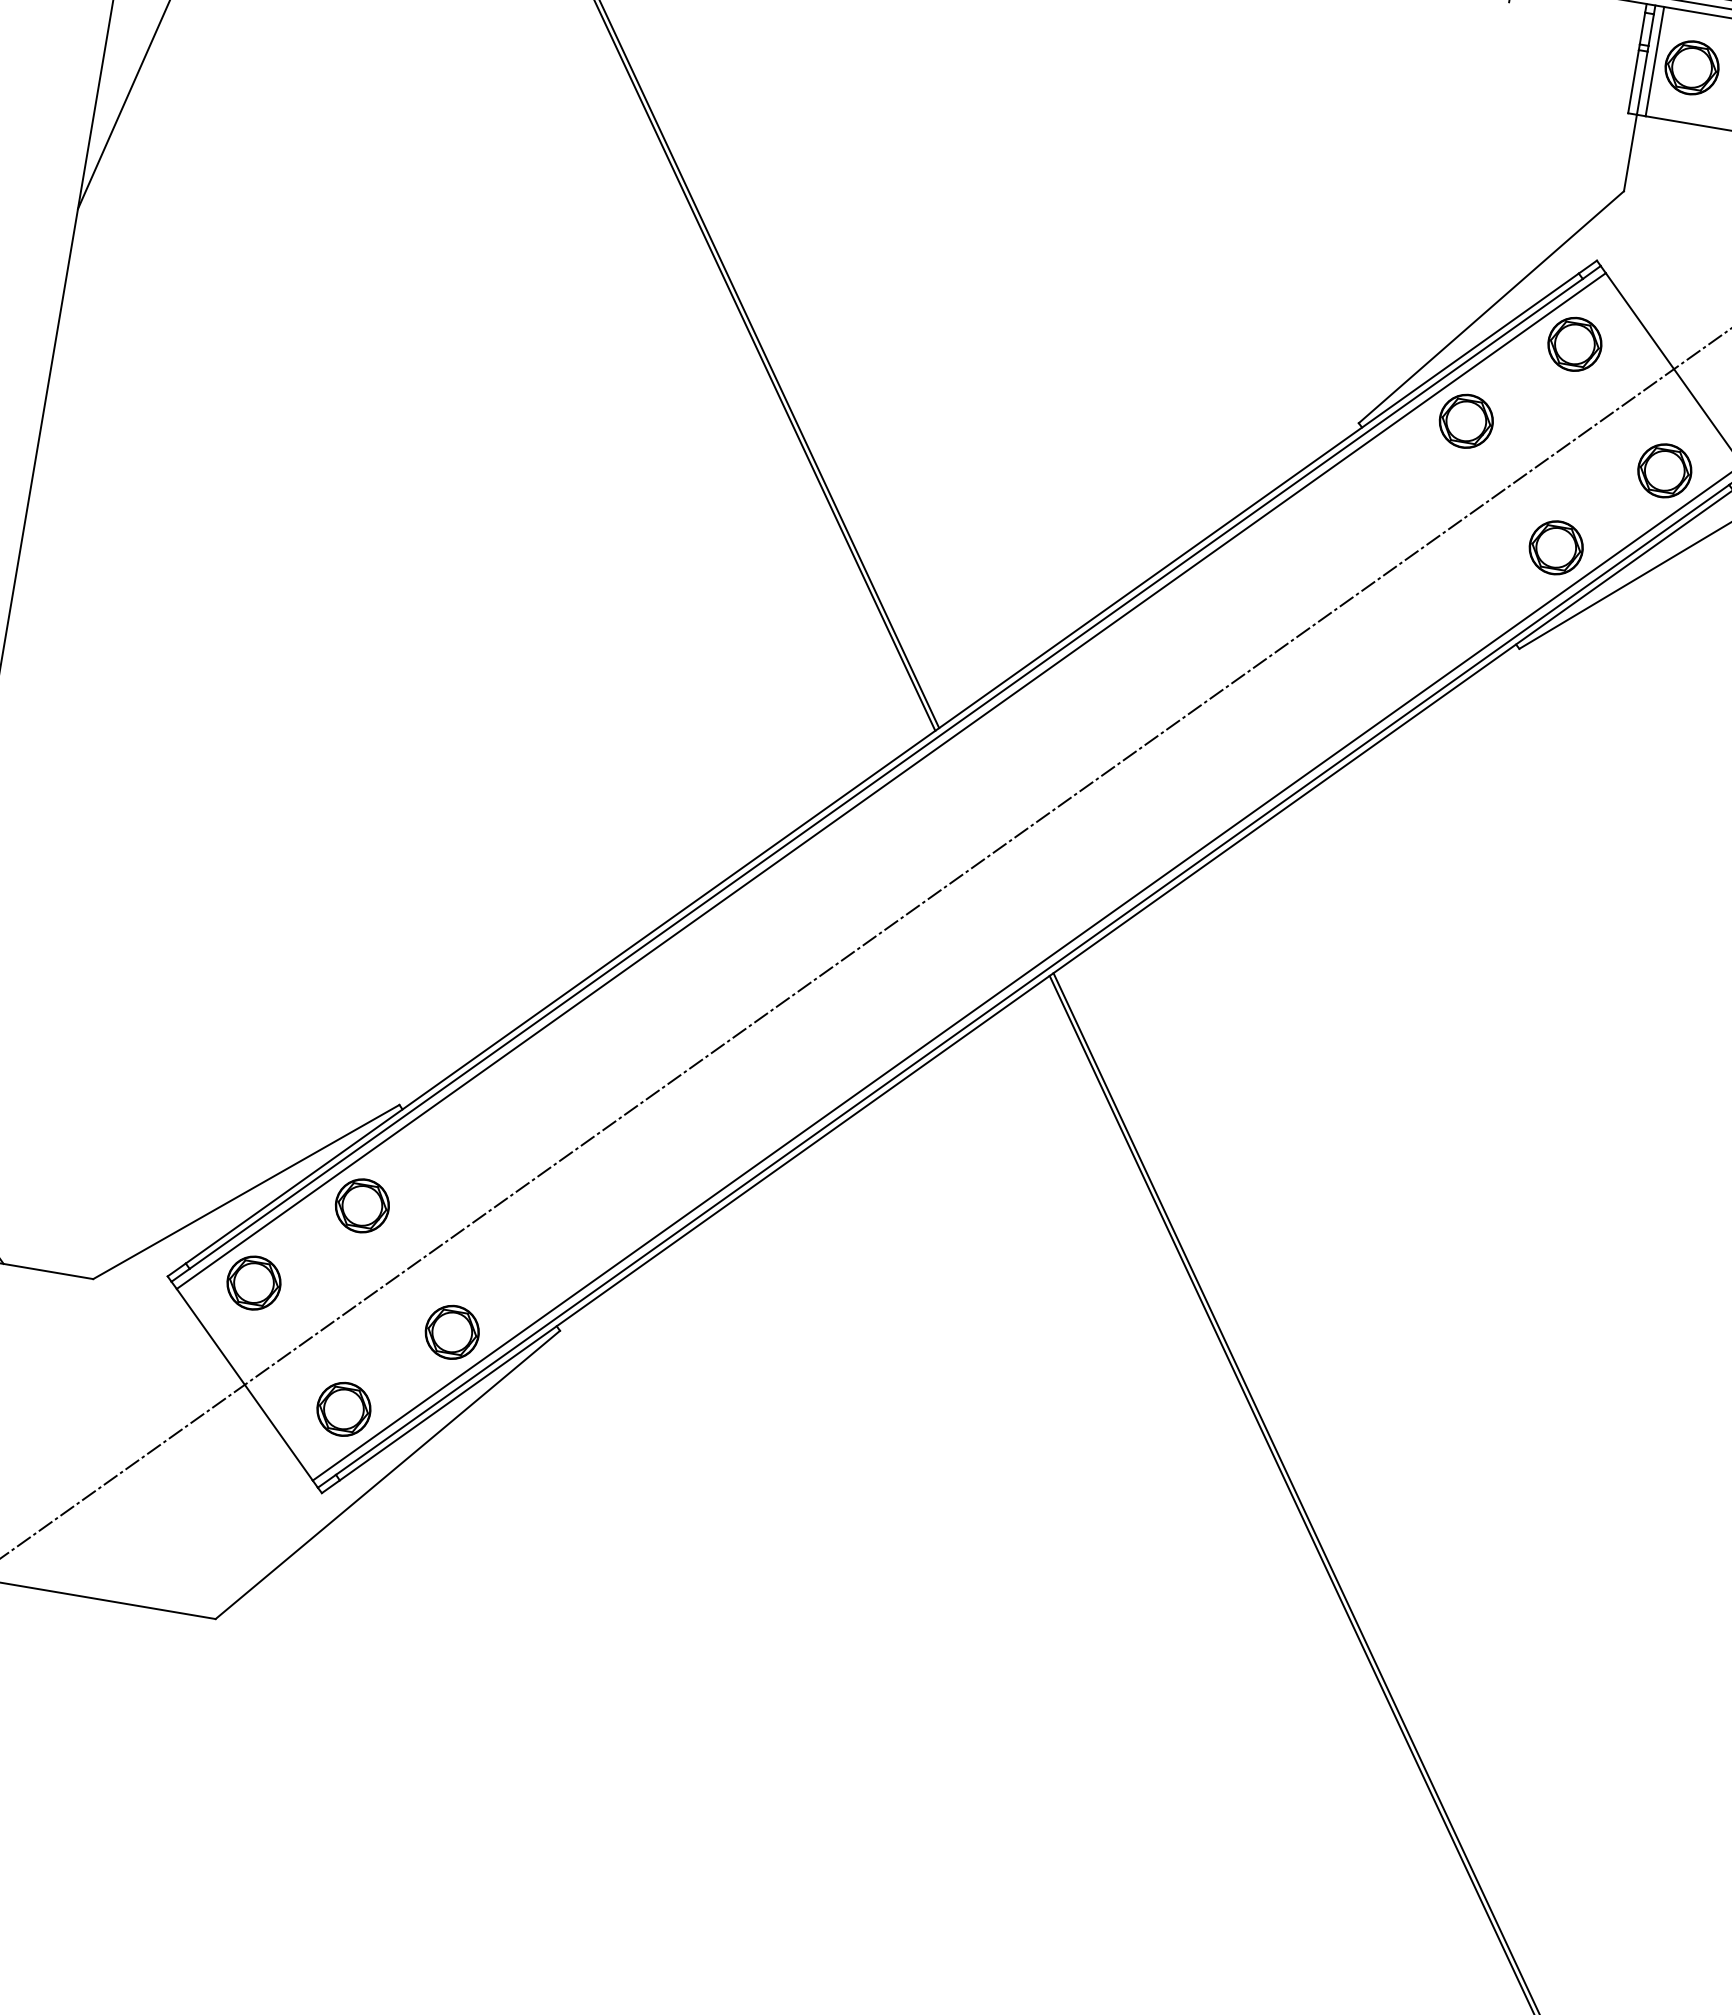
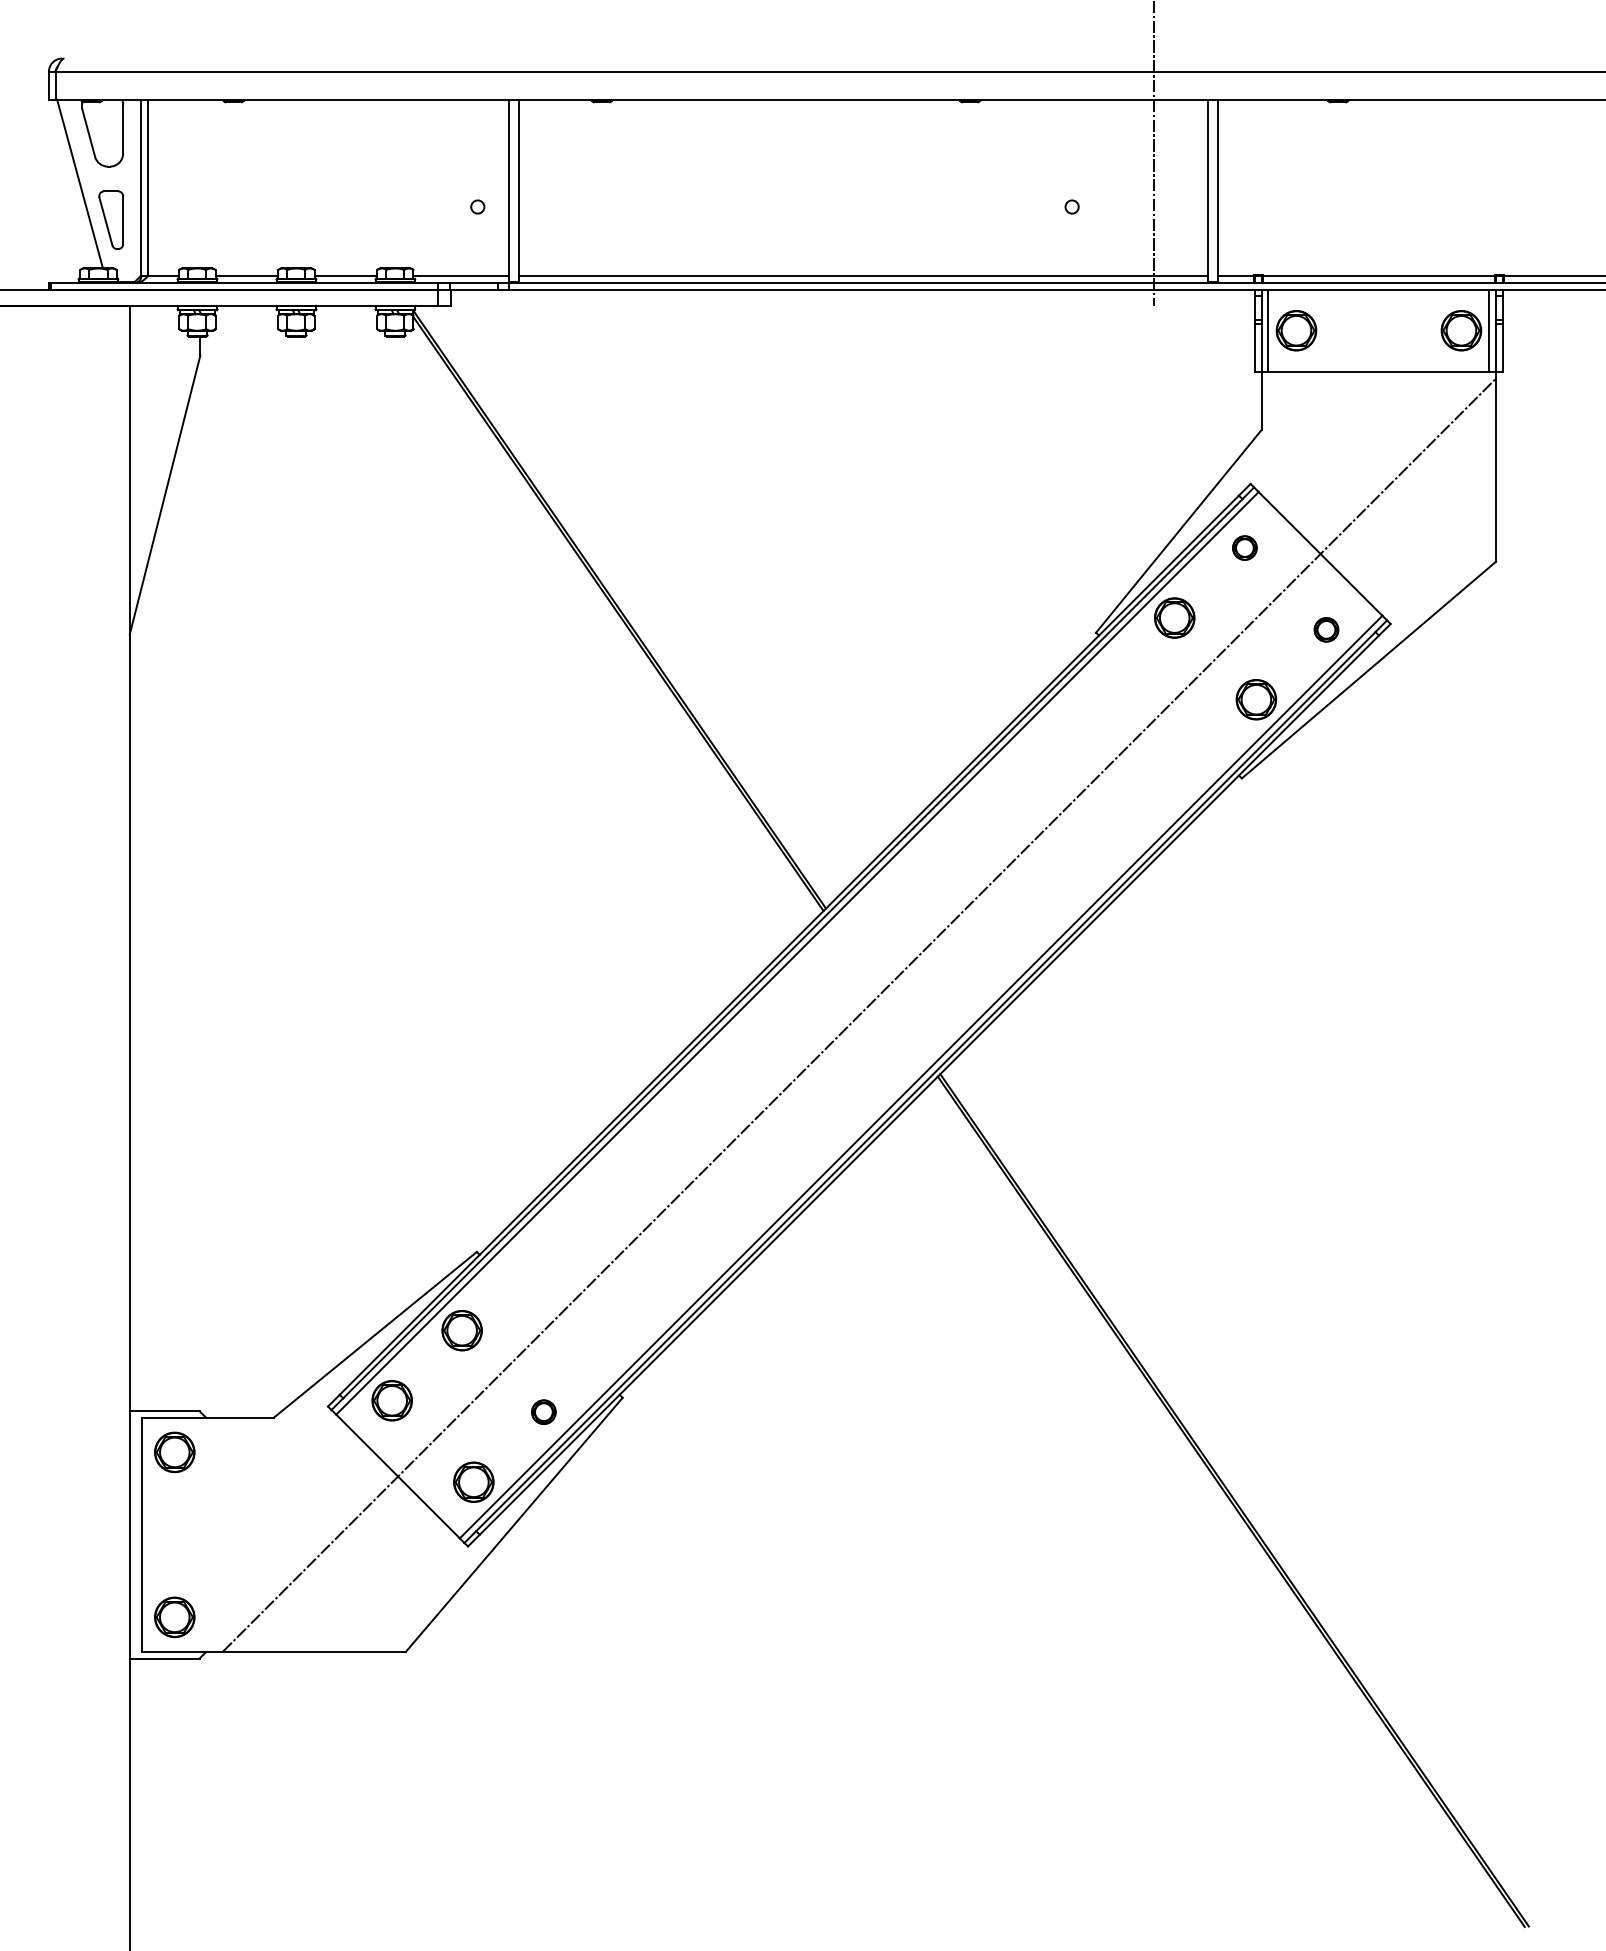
part: (1574, 343) -> (1244, 547), size x0.6
part: (1664, 470) -> (1326, 629), size x0.6
part: (452, 1331) -> (543, 1411), size x0.6

